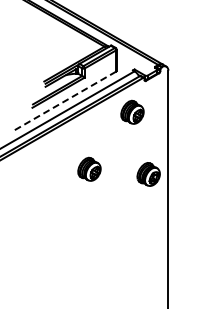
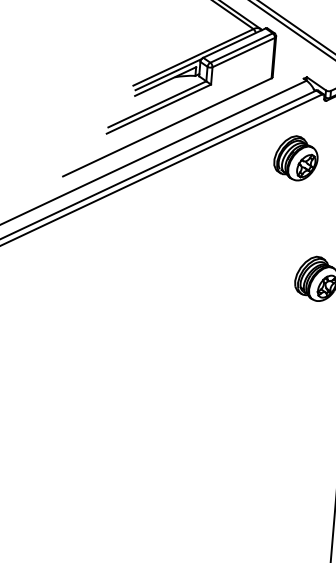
line: (63, 102) -> (166, 128), dashed -> solid
part: (89, 168) -> (205, 258), removed

